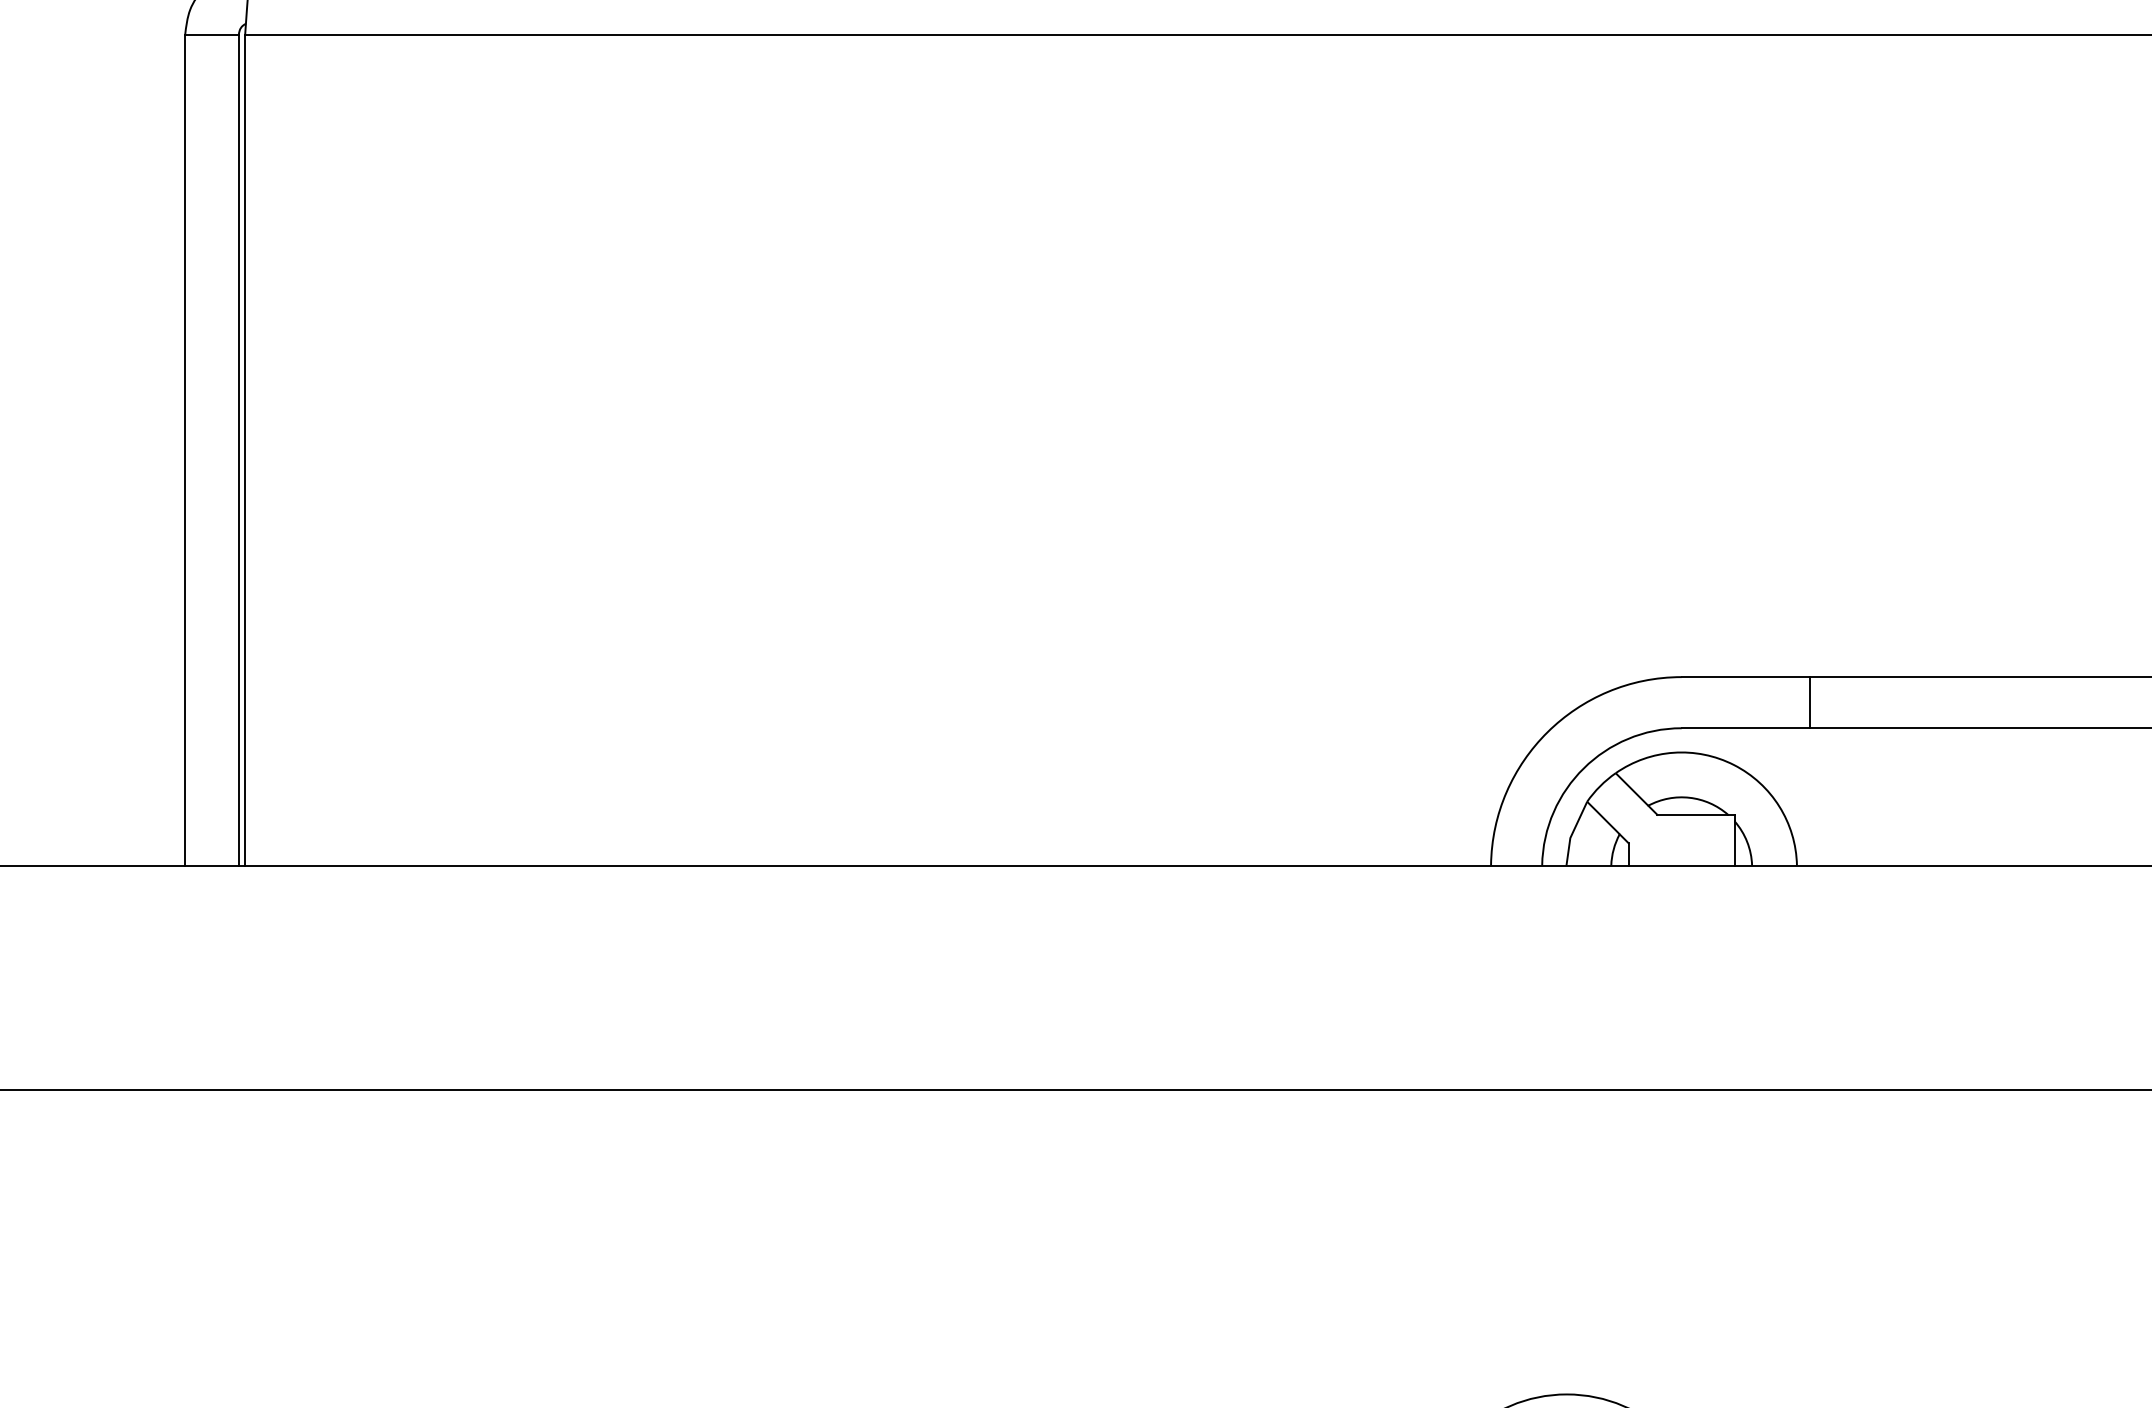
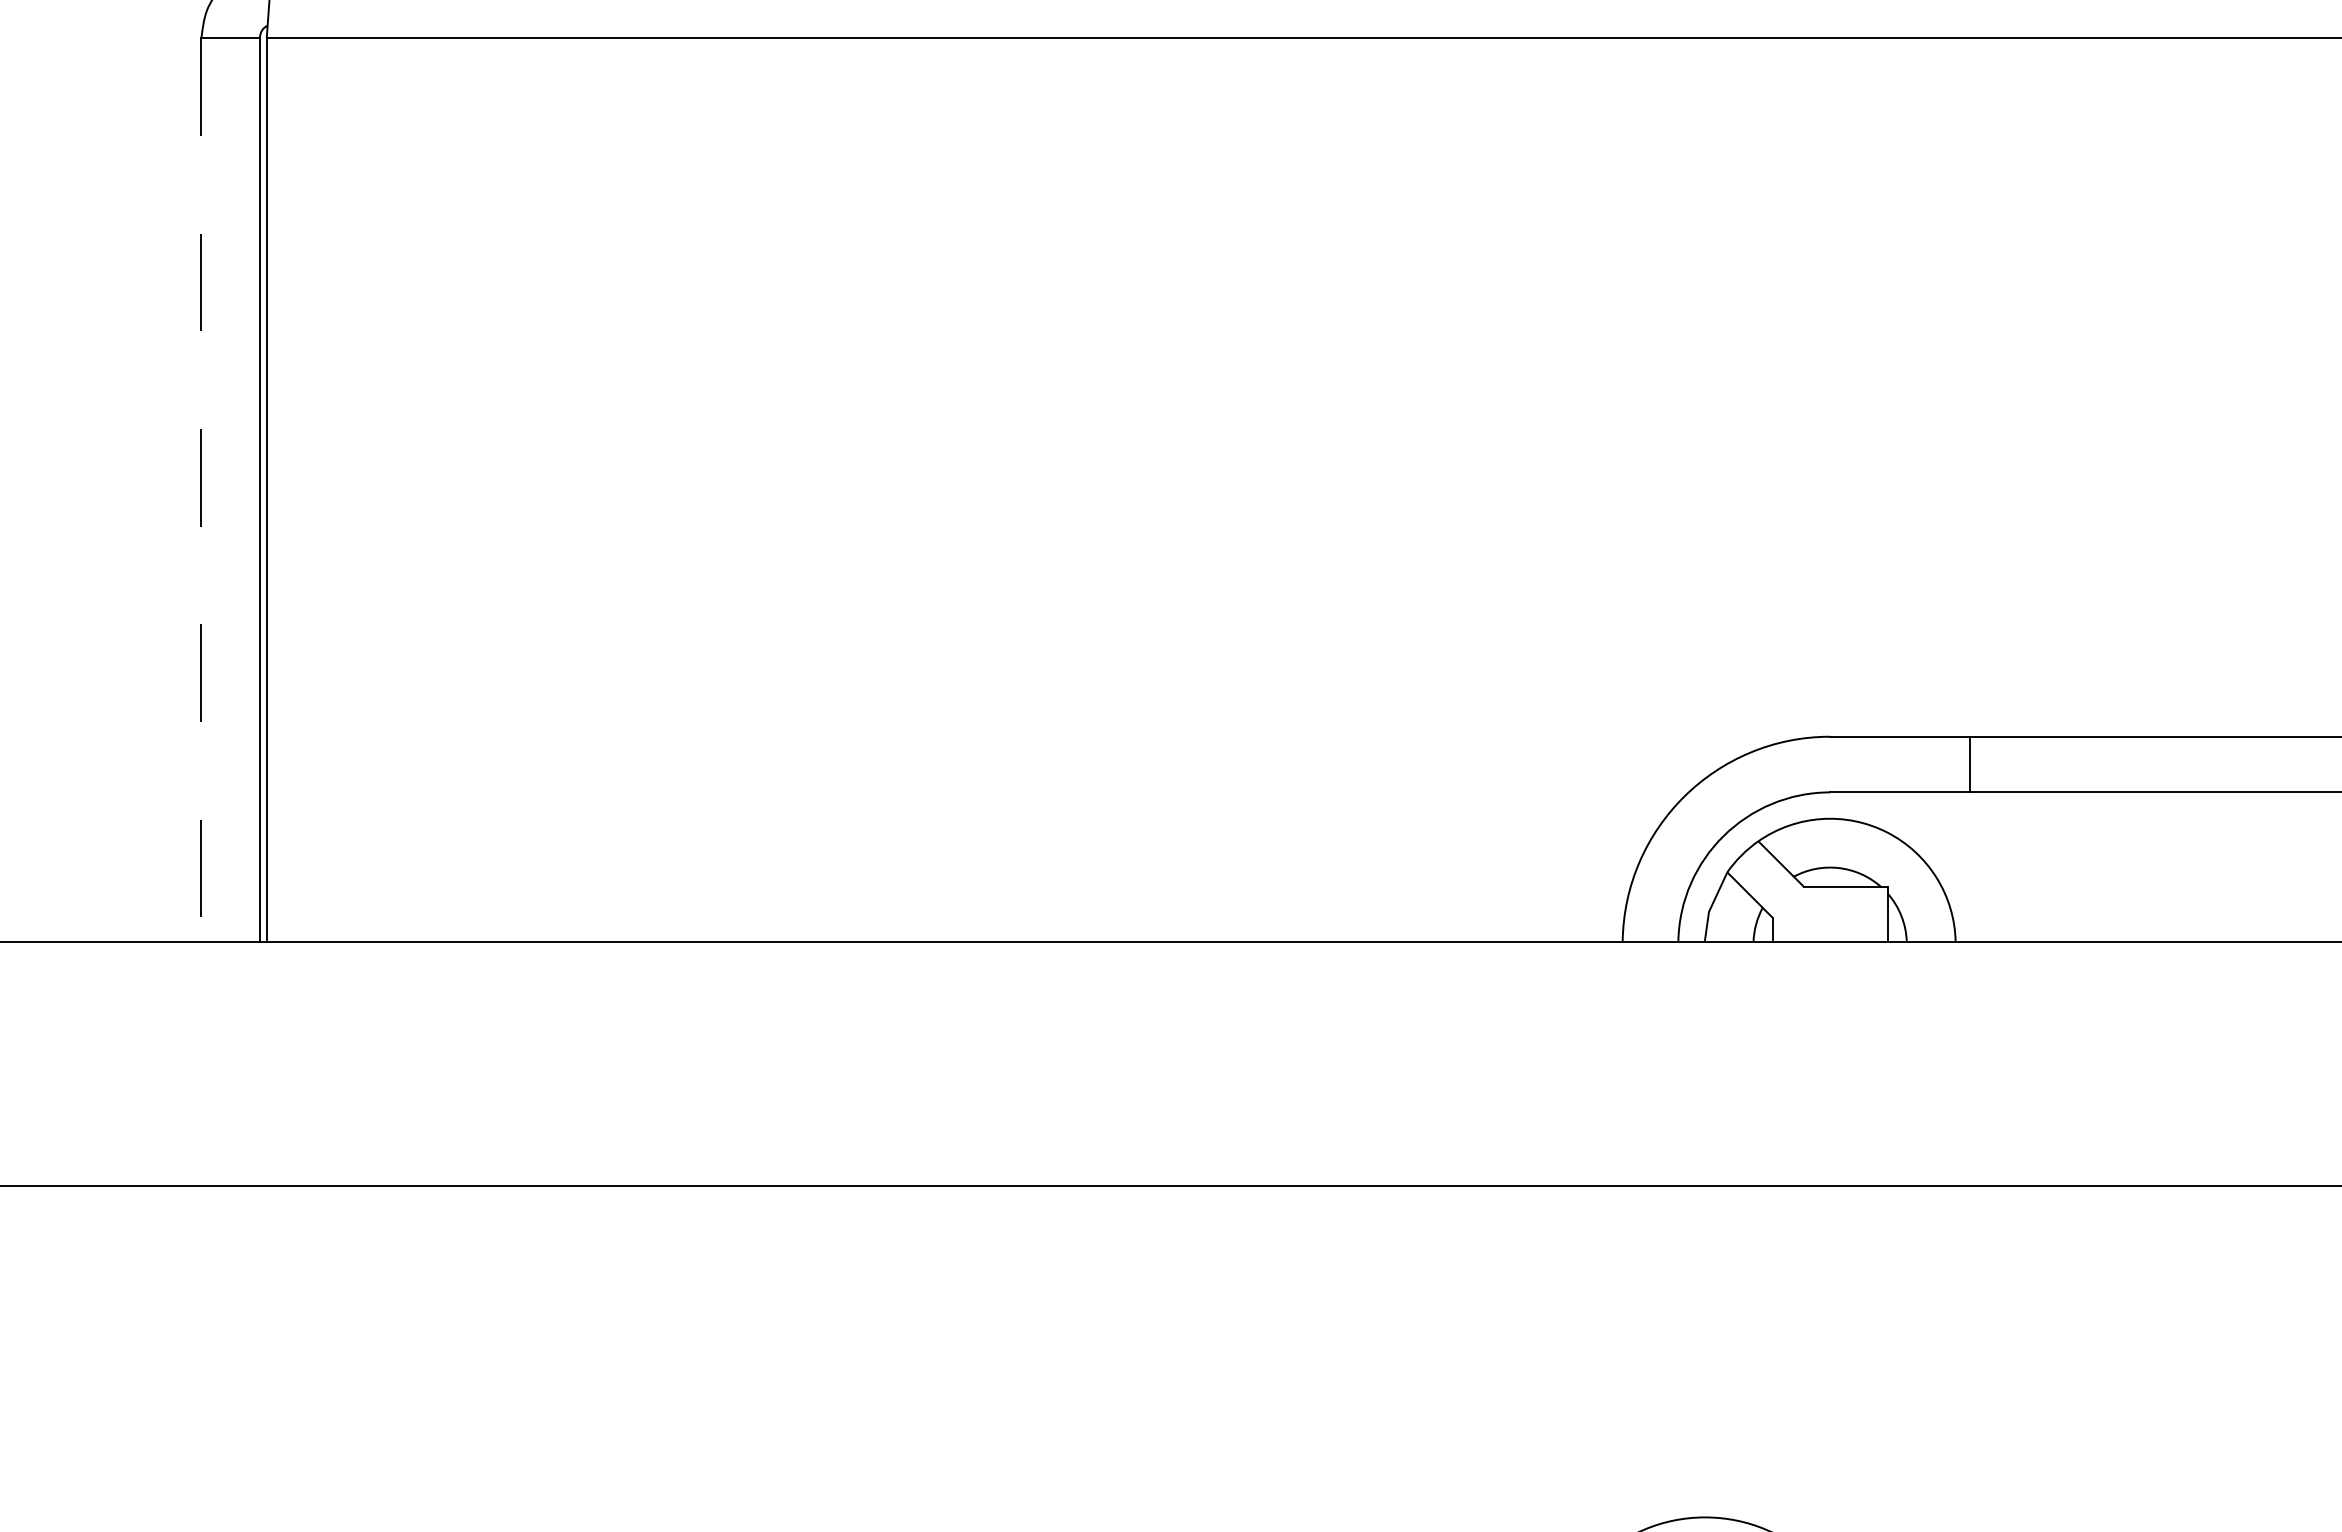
line: (185, 450) -> (201, 490), solid -> dashed

